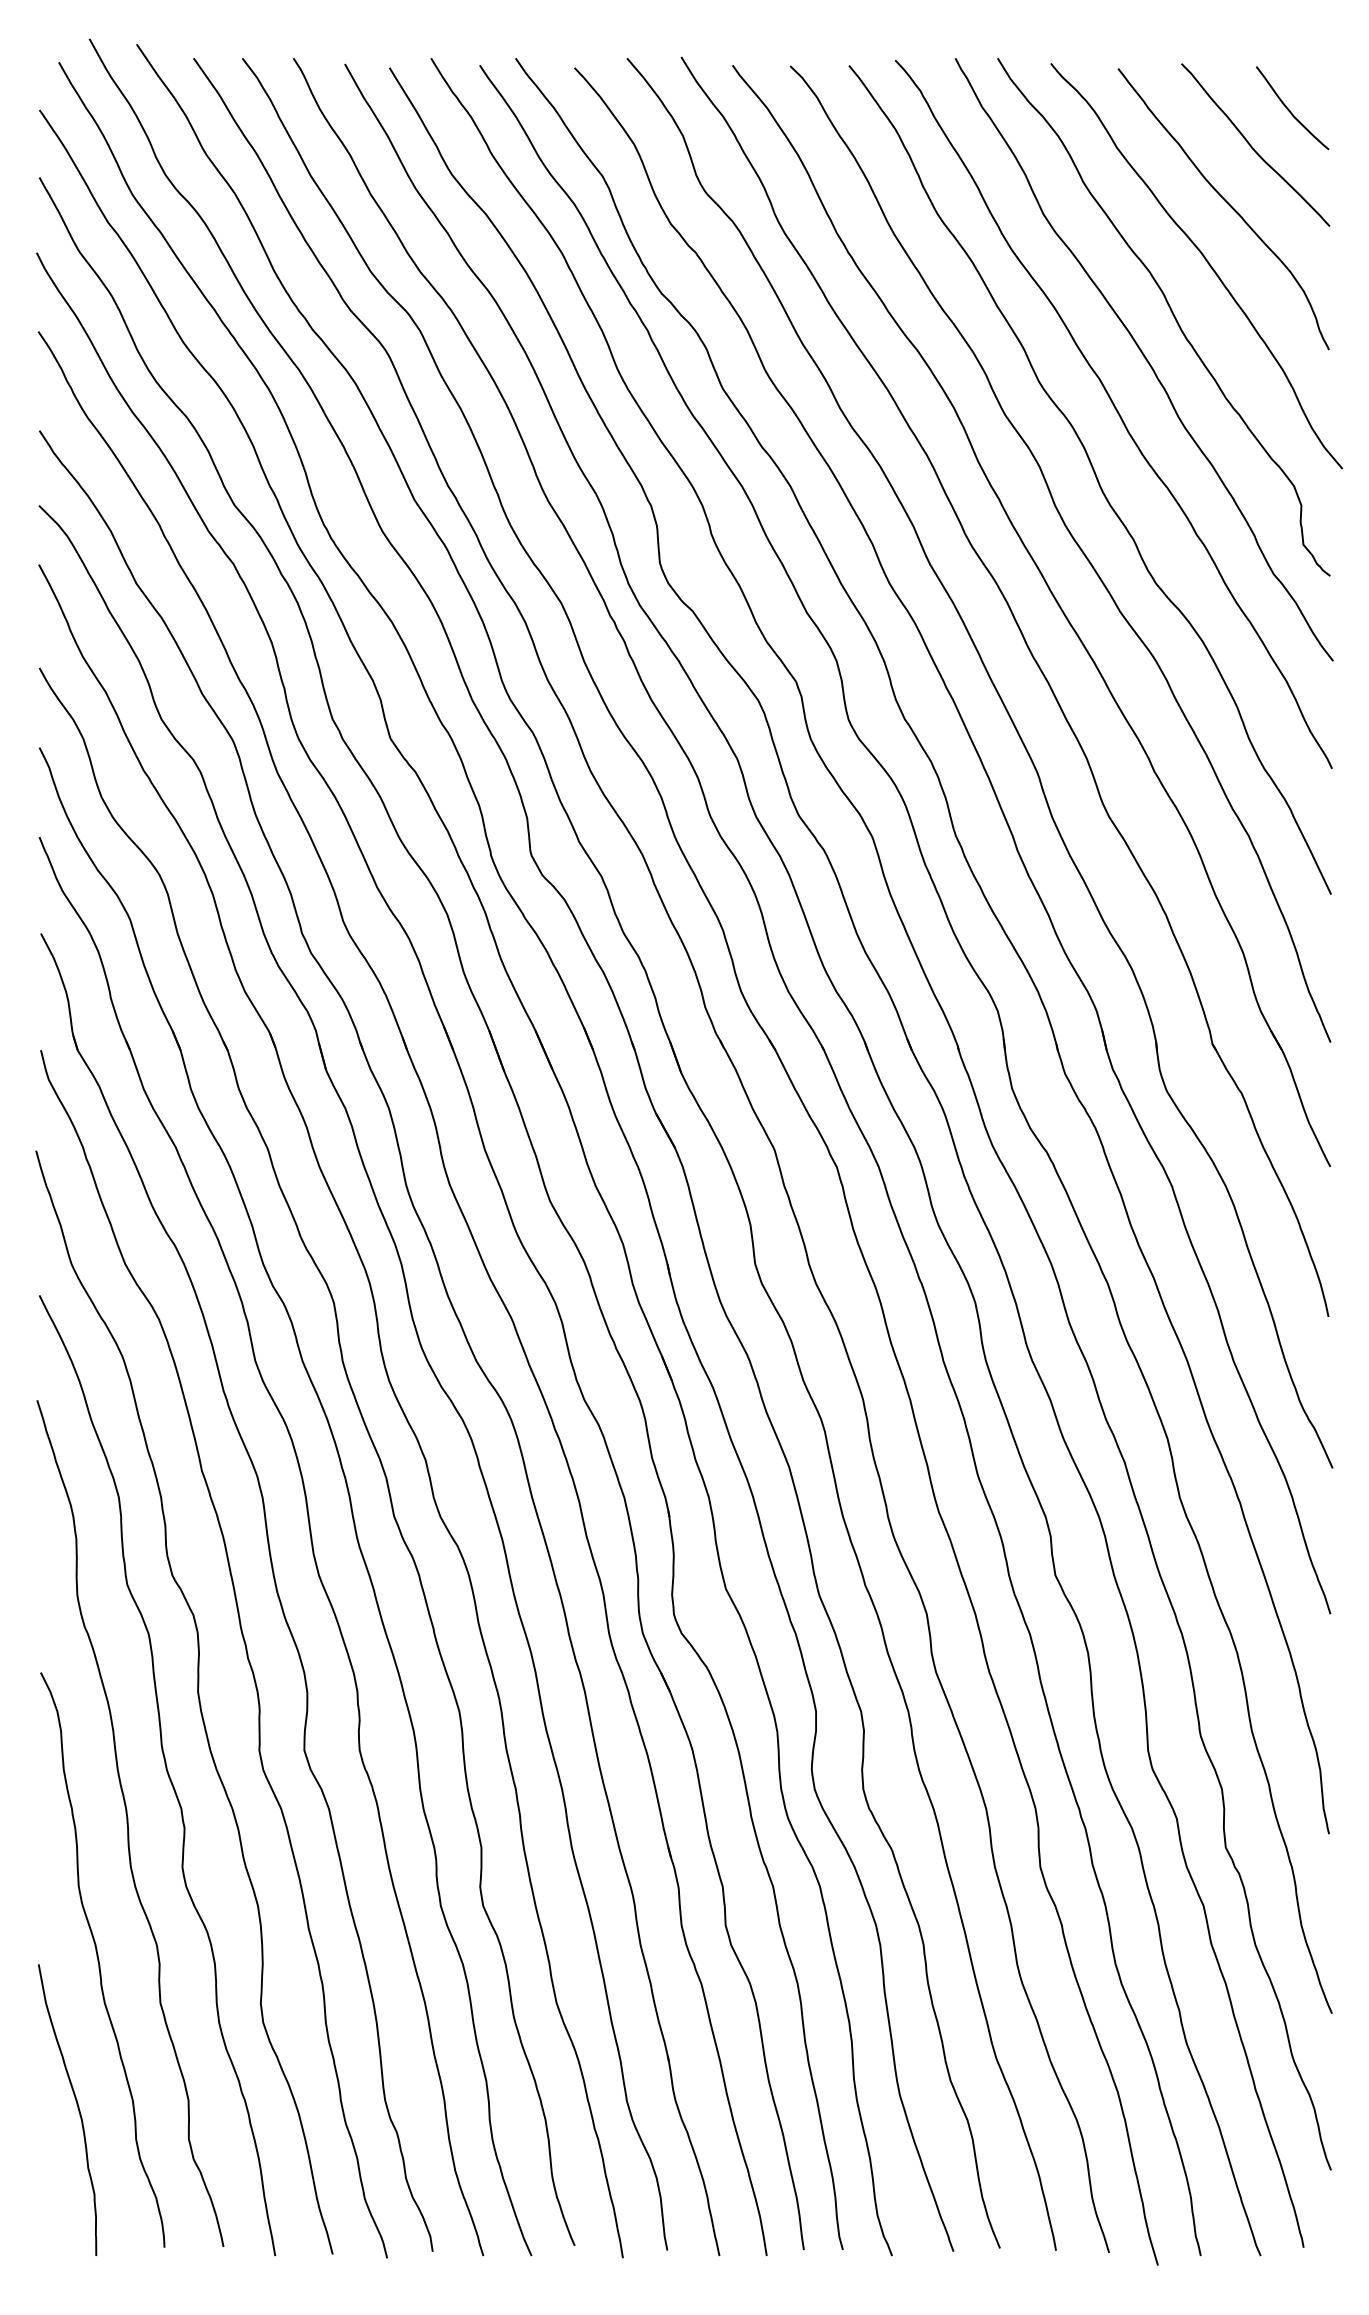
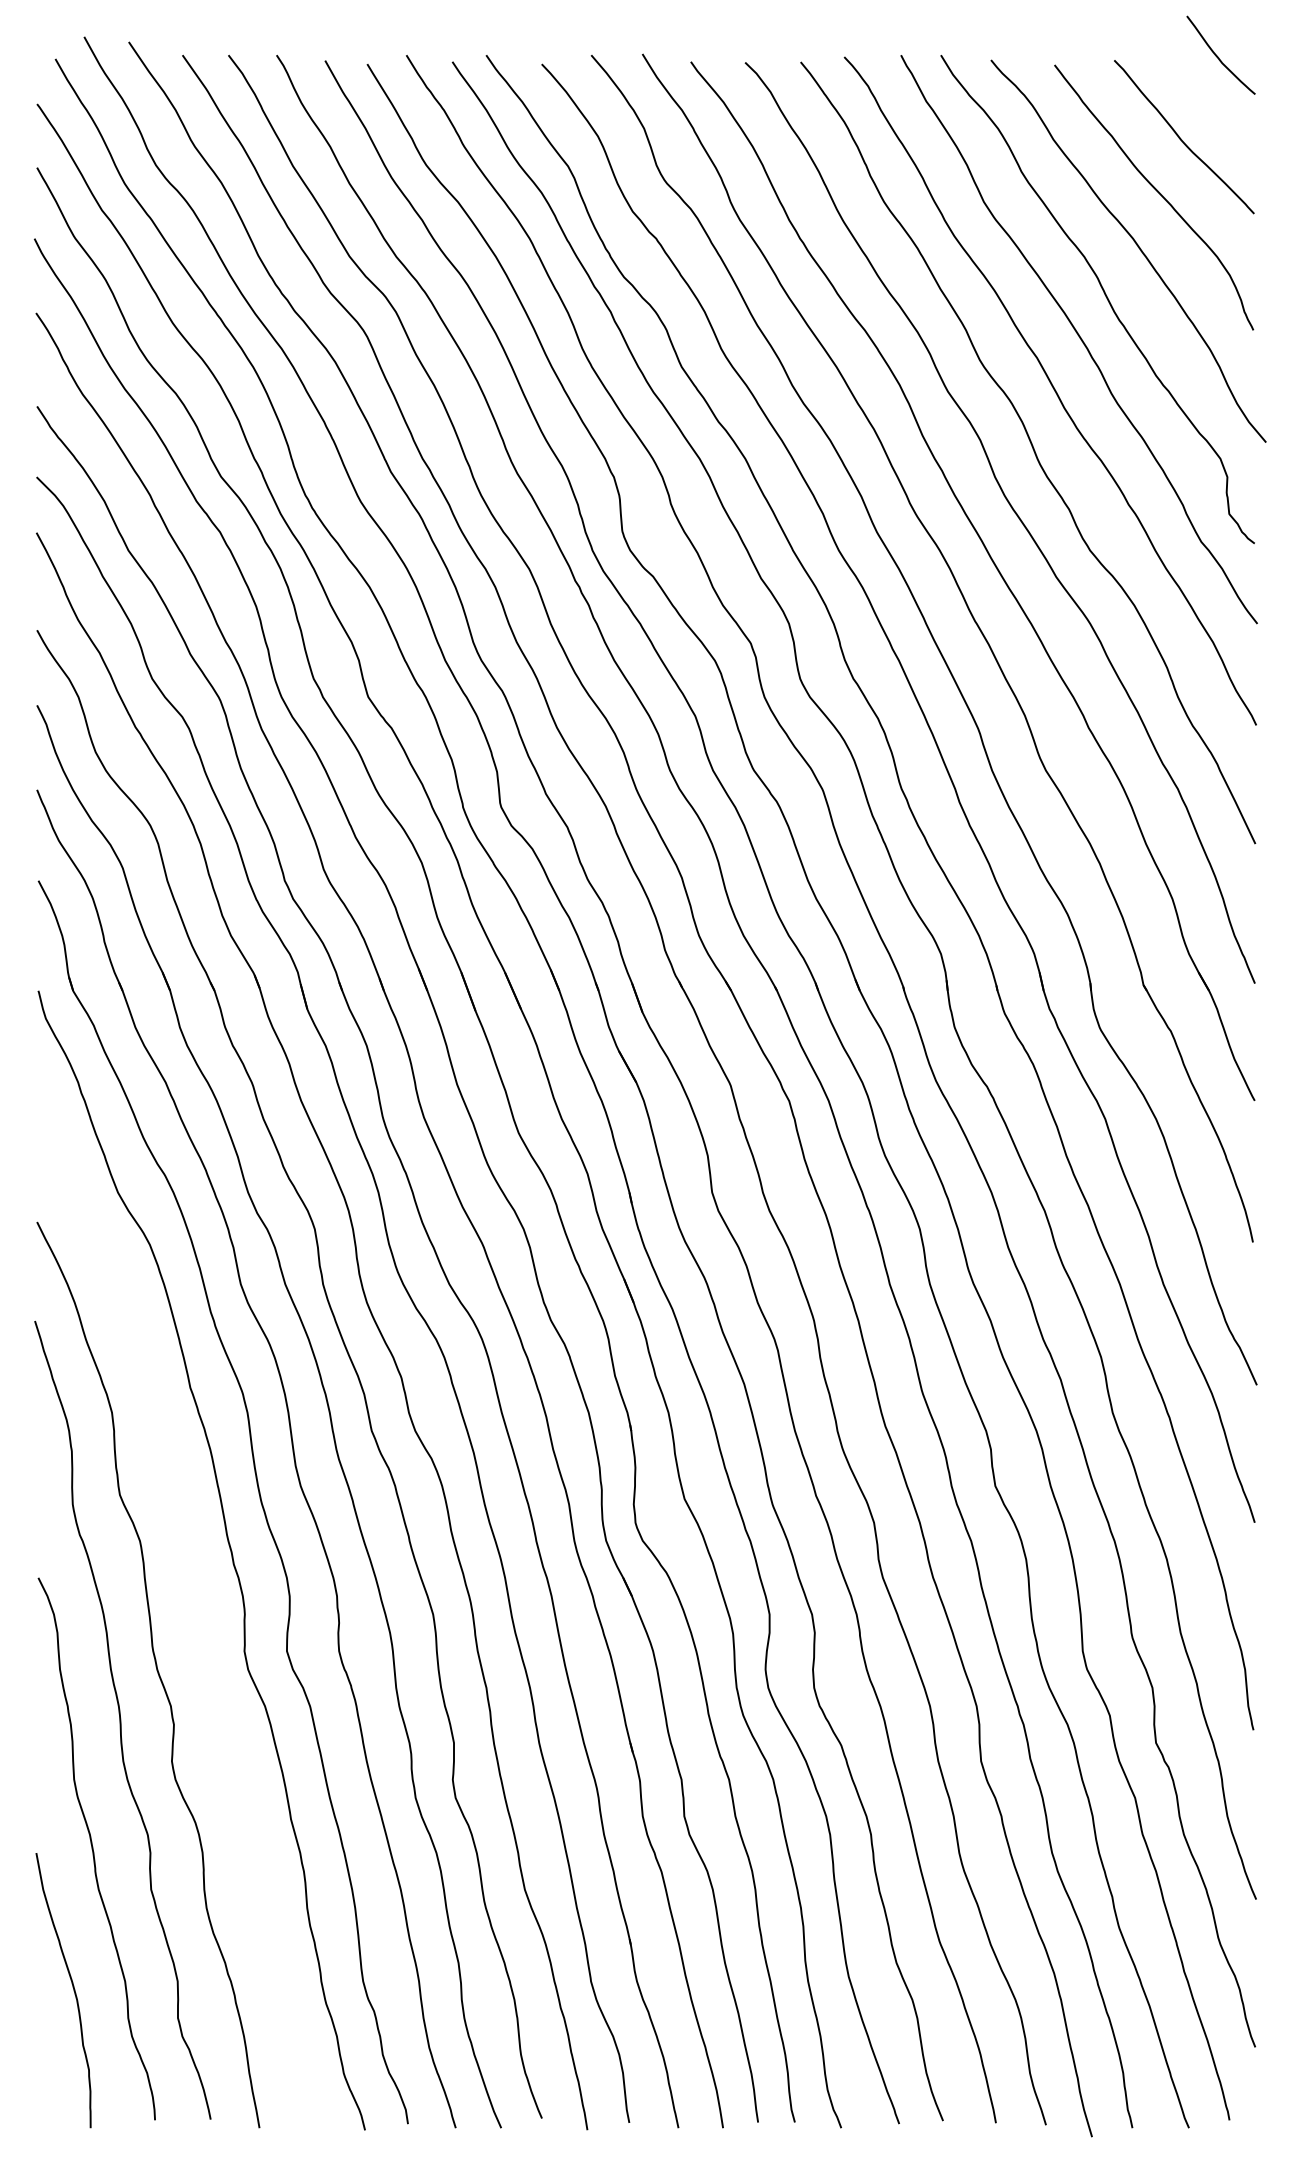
curve: (1289, 109) -> (1218, 56), moved
curve: (197, 1698) -> (186, 1602), removed

